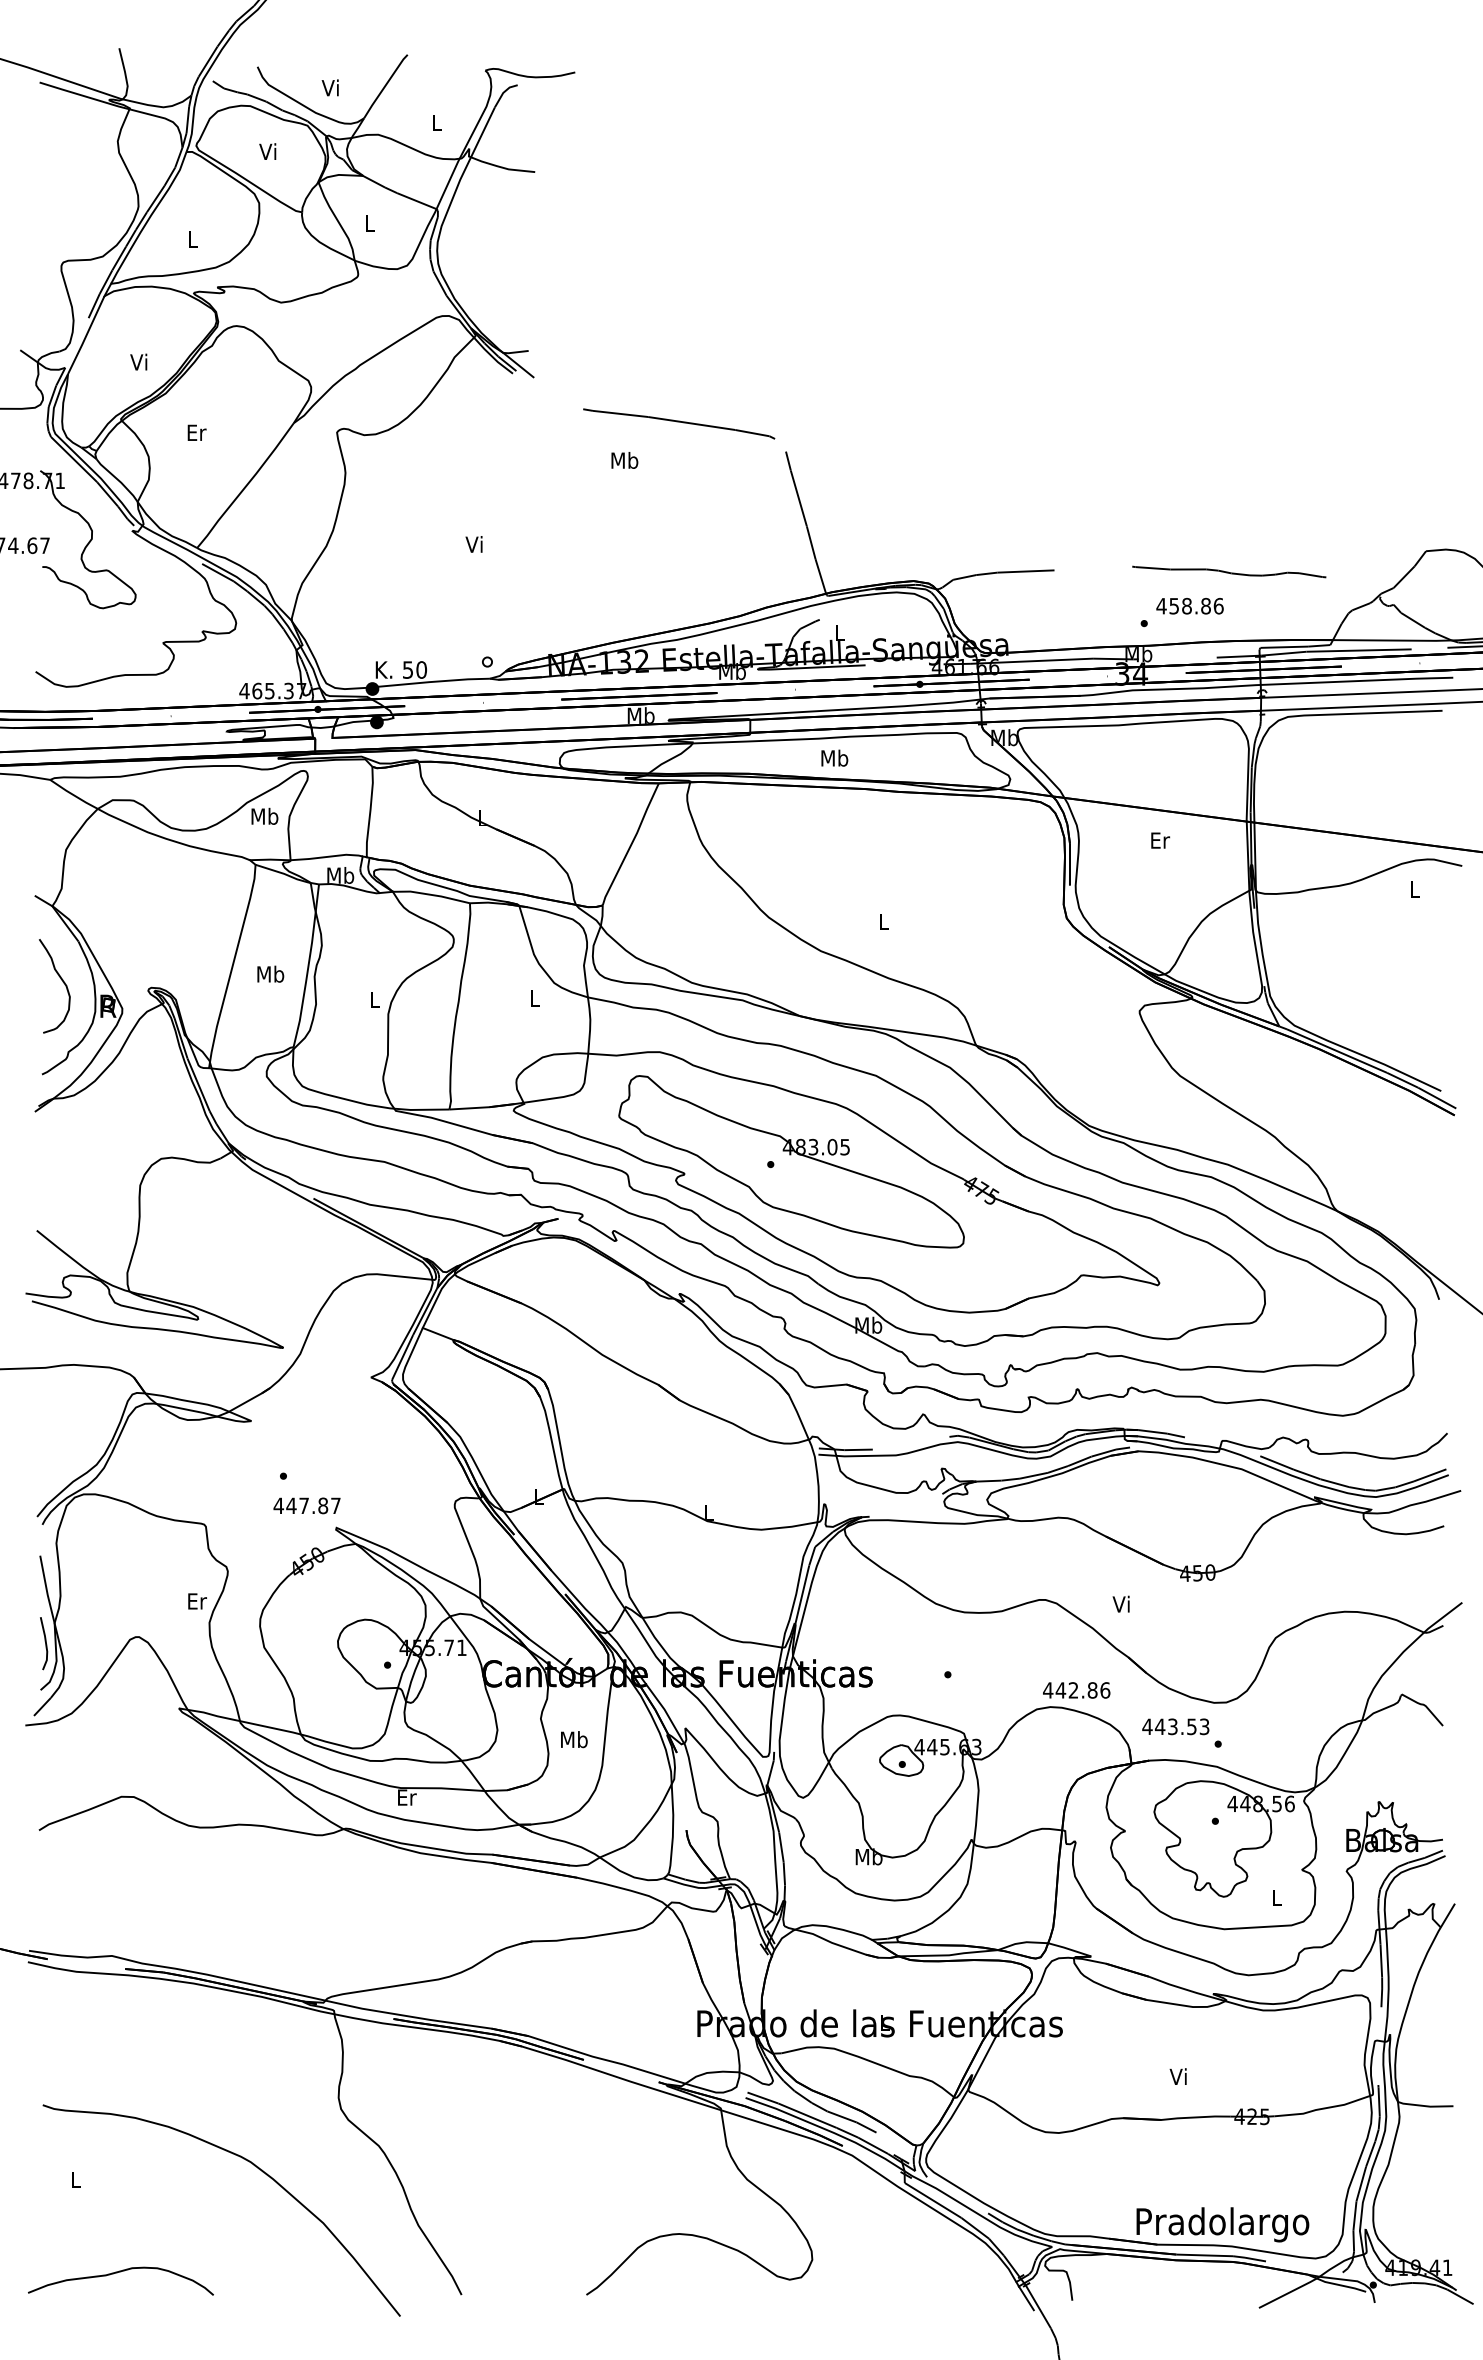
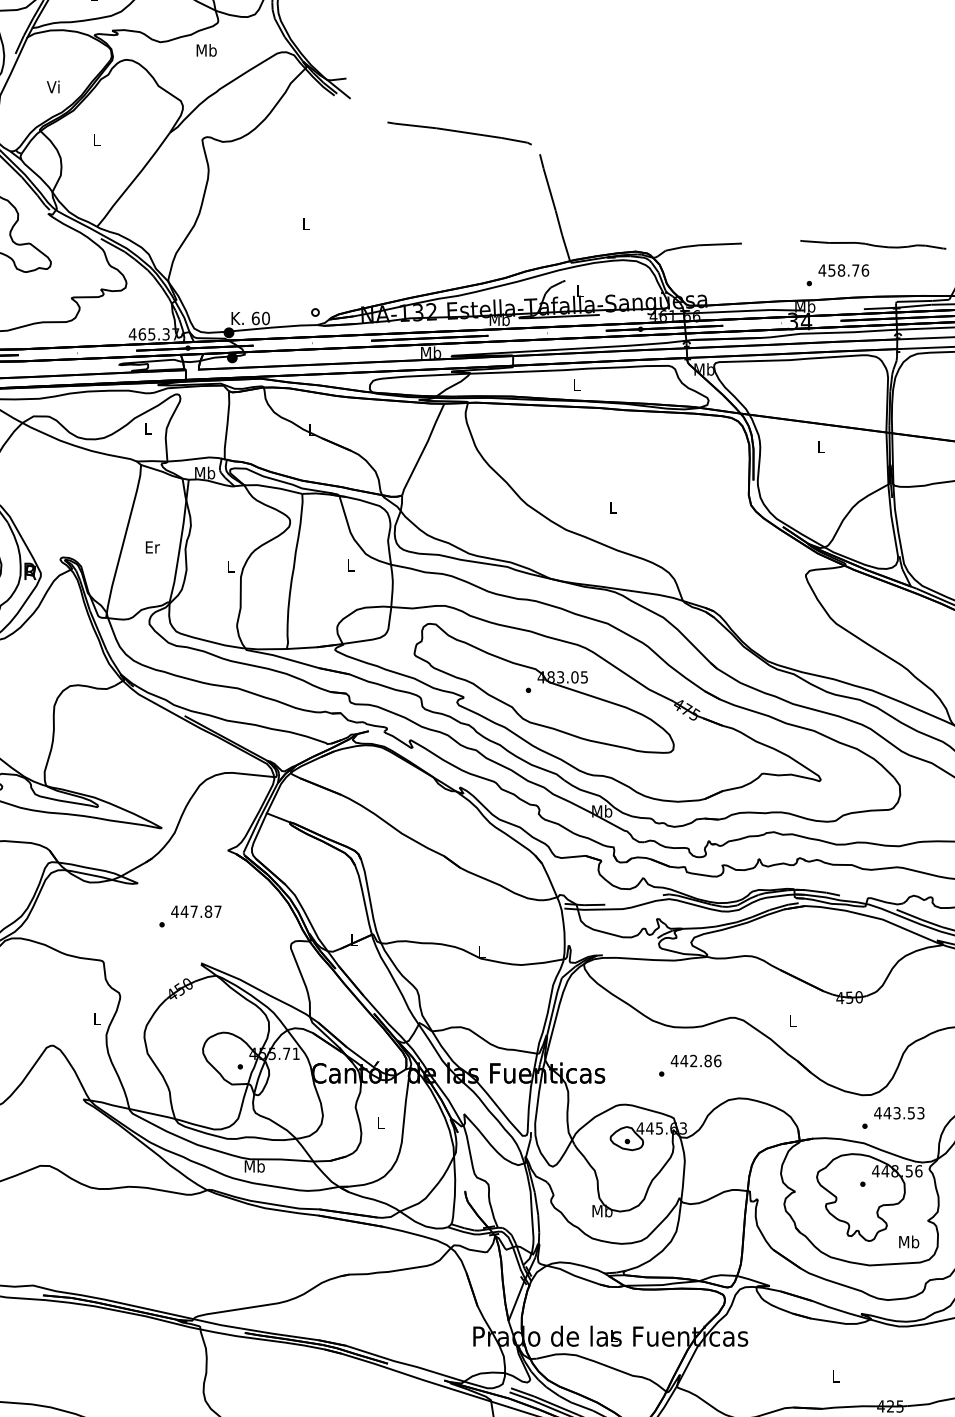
text: (196, 432) -> (96, 139), Er -> L
text: (624, 460) -> (206, 50), moved
text: (473, 544) -> (304, 224), Vi -> L
text: (1205, 605) -> (855, 270), 458.86 -> 458.76
text: (407, 669) -> (255, 318), 50 -> 60
text: (834, 757) -> (576, 384), Mb -> L
text: (264, 815) -> (147, 427), Mb -> L
text: (1160, 840) -> (821, 446), Er -> L
text: (270, 973) -> (152, 546), Mb -> Er
text: (306, 1505) -> (195, 911), moved
text: (197, 1601) -> (97, 1018), Er -> L
text: (1120, 1603) -> (791, 1020), Vi -> L
text: (1076, 1690) -> (696, 1061), moved
text: (1175, 1726) -> (899, 1112), moved
text: (574, 1739) -> (380, 1122), Mb -> L
text: (406, 1797) -> (254, 1166), Er -> Mb
text: (1276, 1897) -> (908, 1241), L -> Mb
line: (754, 1976) -> (516, 1300), added
text: (1177, 2076) -> (834, 1376), Vi -> L

